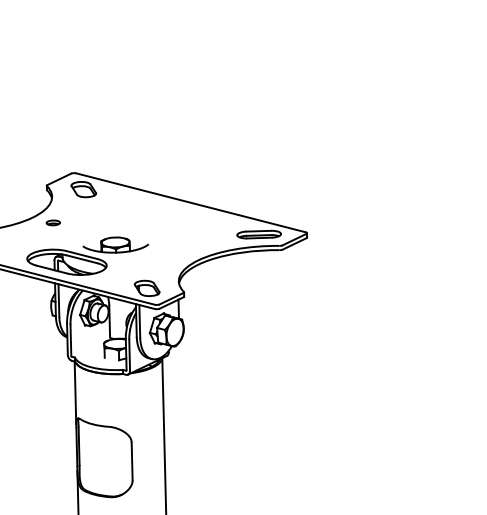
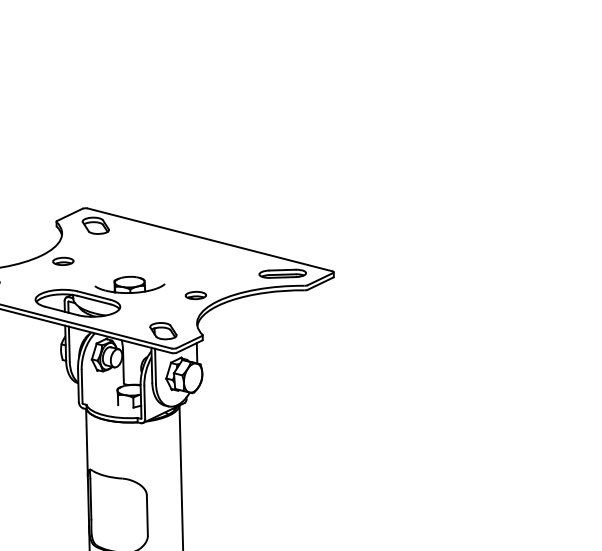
part: (53, 222) -> (63, 260), size x1.43
part: (177, 254) -> (195, 295), added

